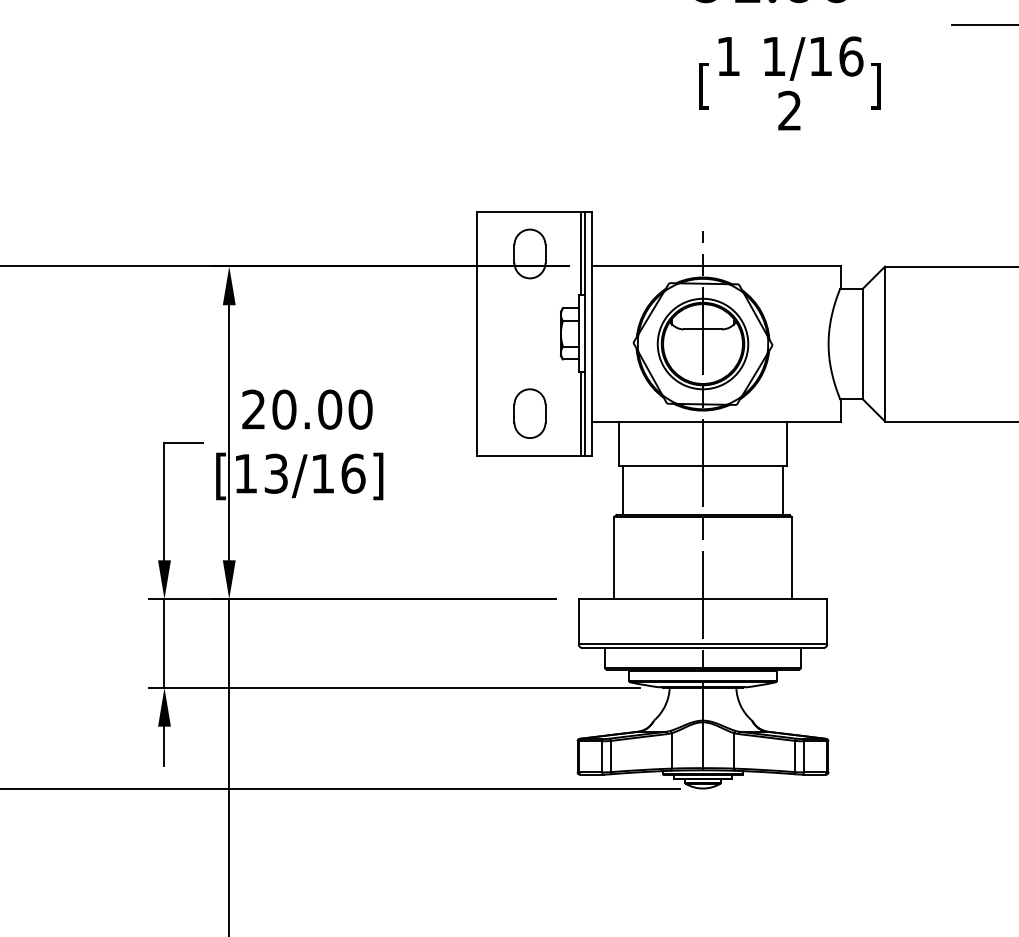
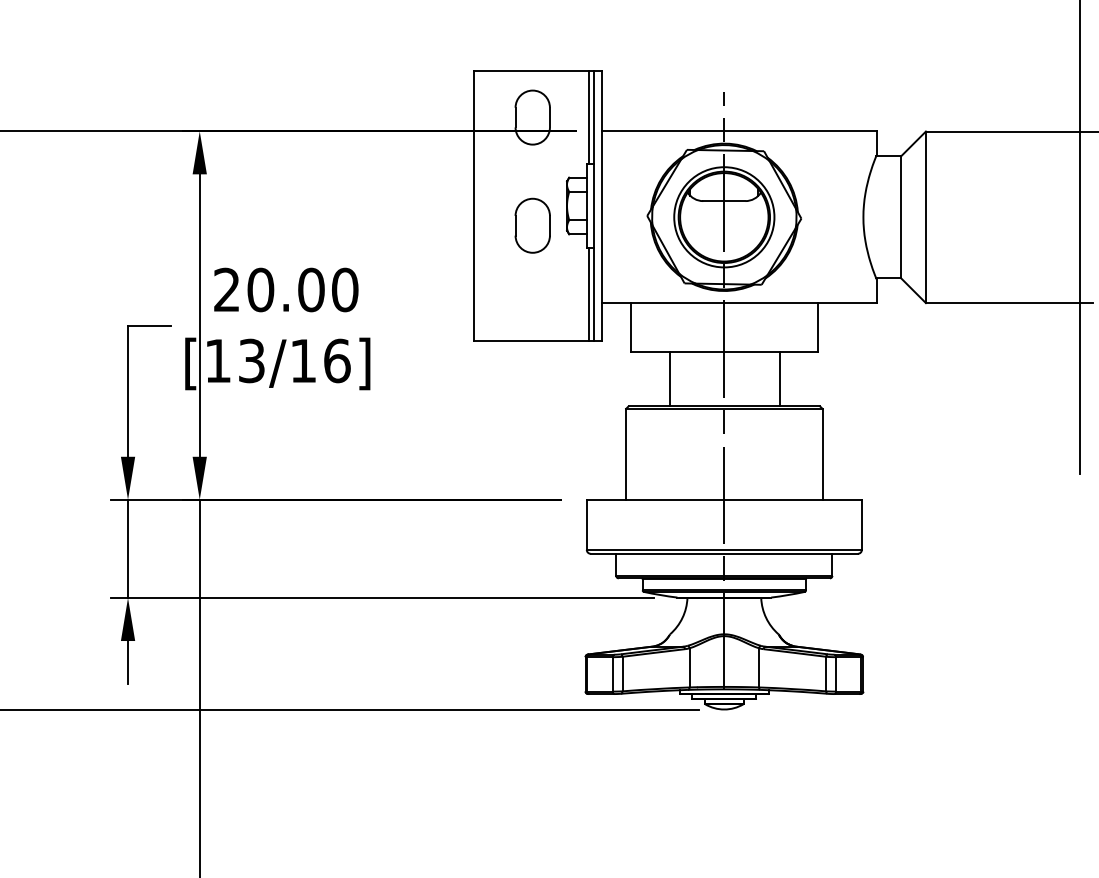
part: (529, 413) -> (532, 225), moved
line: (623, 490) -> (670, 379), moved
line: (782, 490) -> (779, 379), moved

